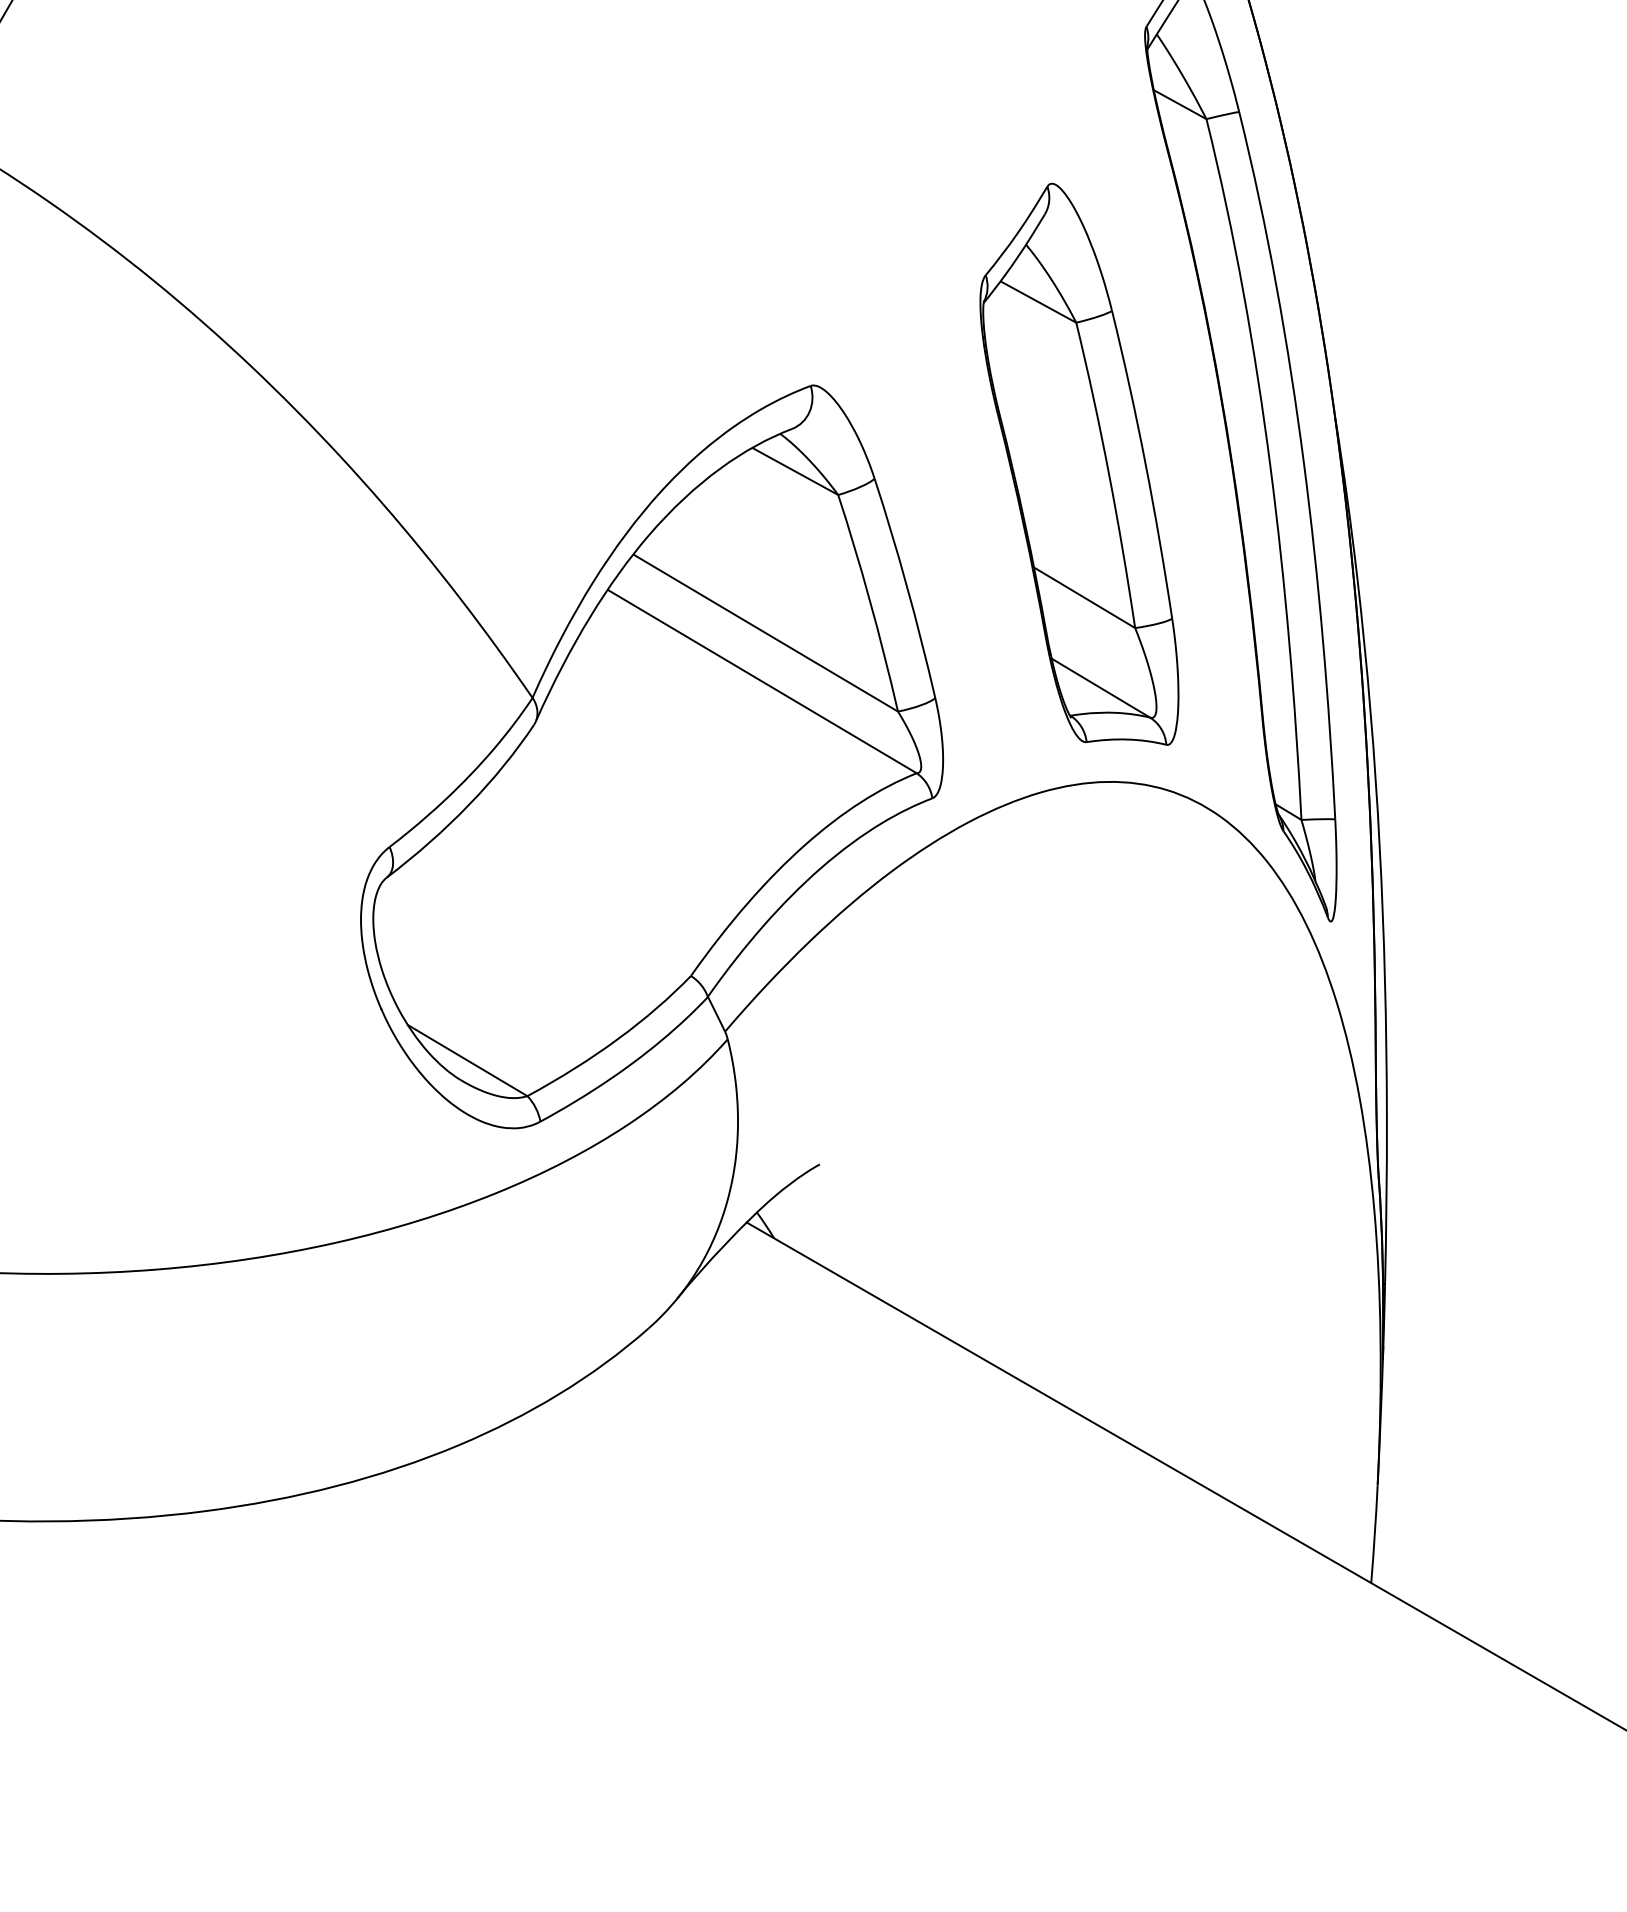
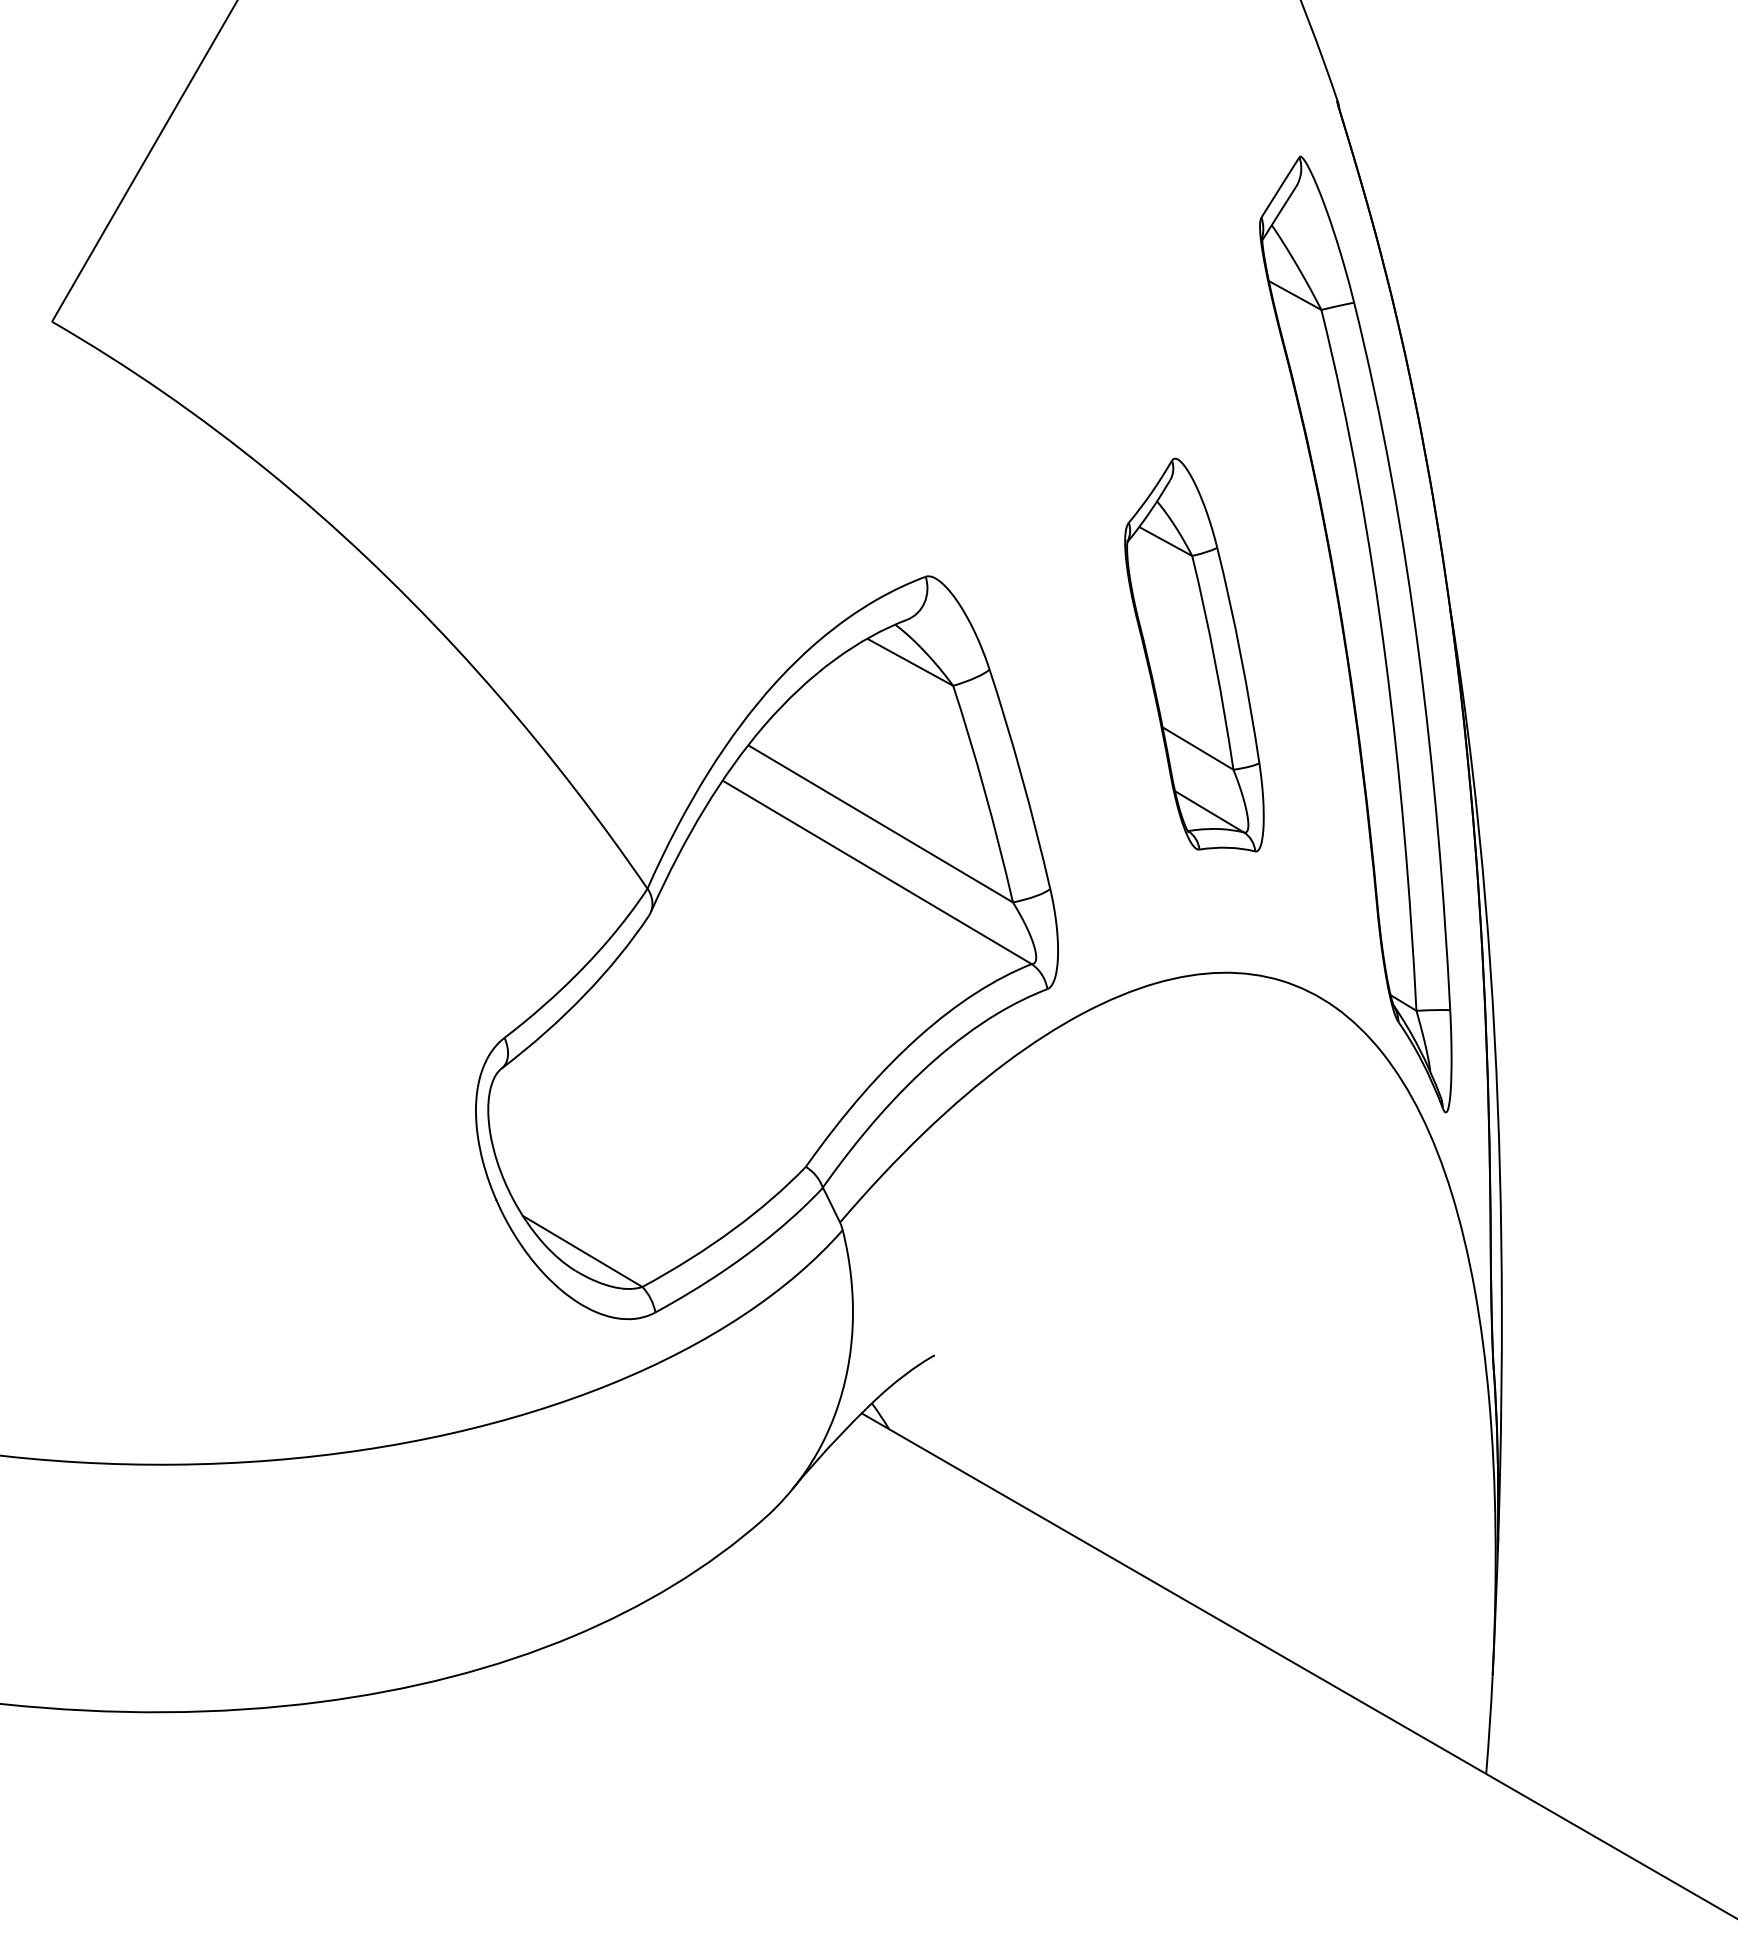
part: (1079, 463) -> (1194, 654), size x0.7

